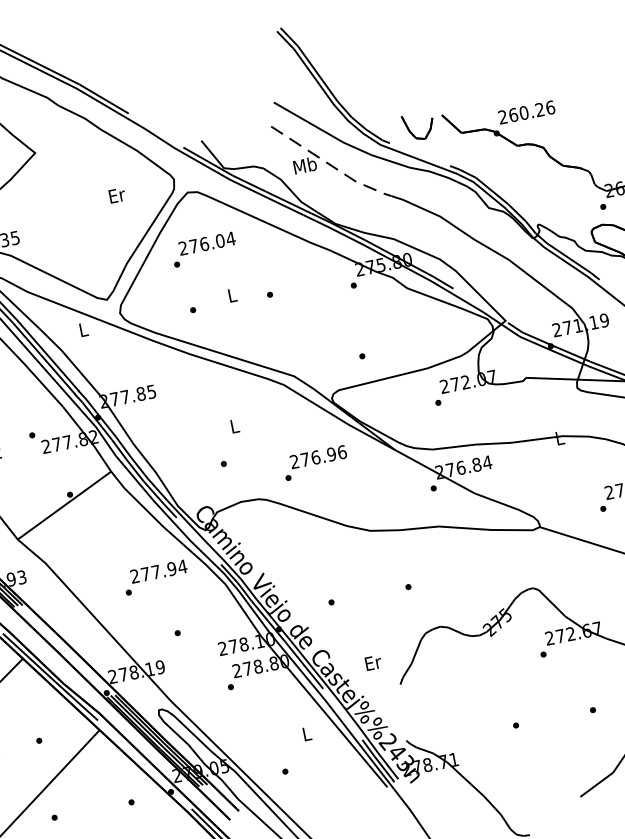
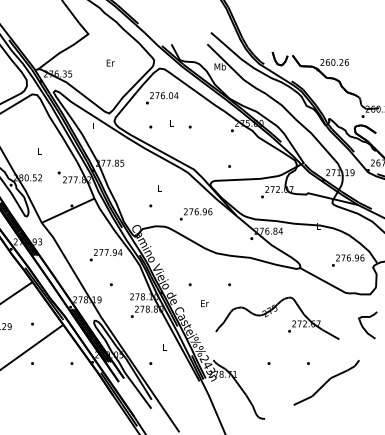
line: (332, 167) -> (233, 70), dashed -> solid
text: (116, 194) -> (110, 62), moved
text: (372, 662) -> (204, 303), moved

